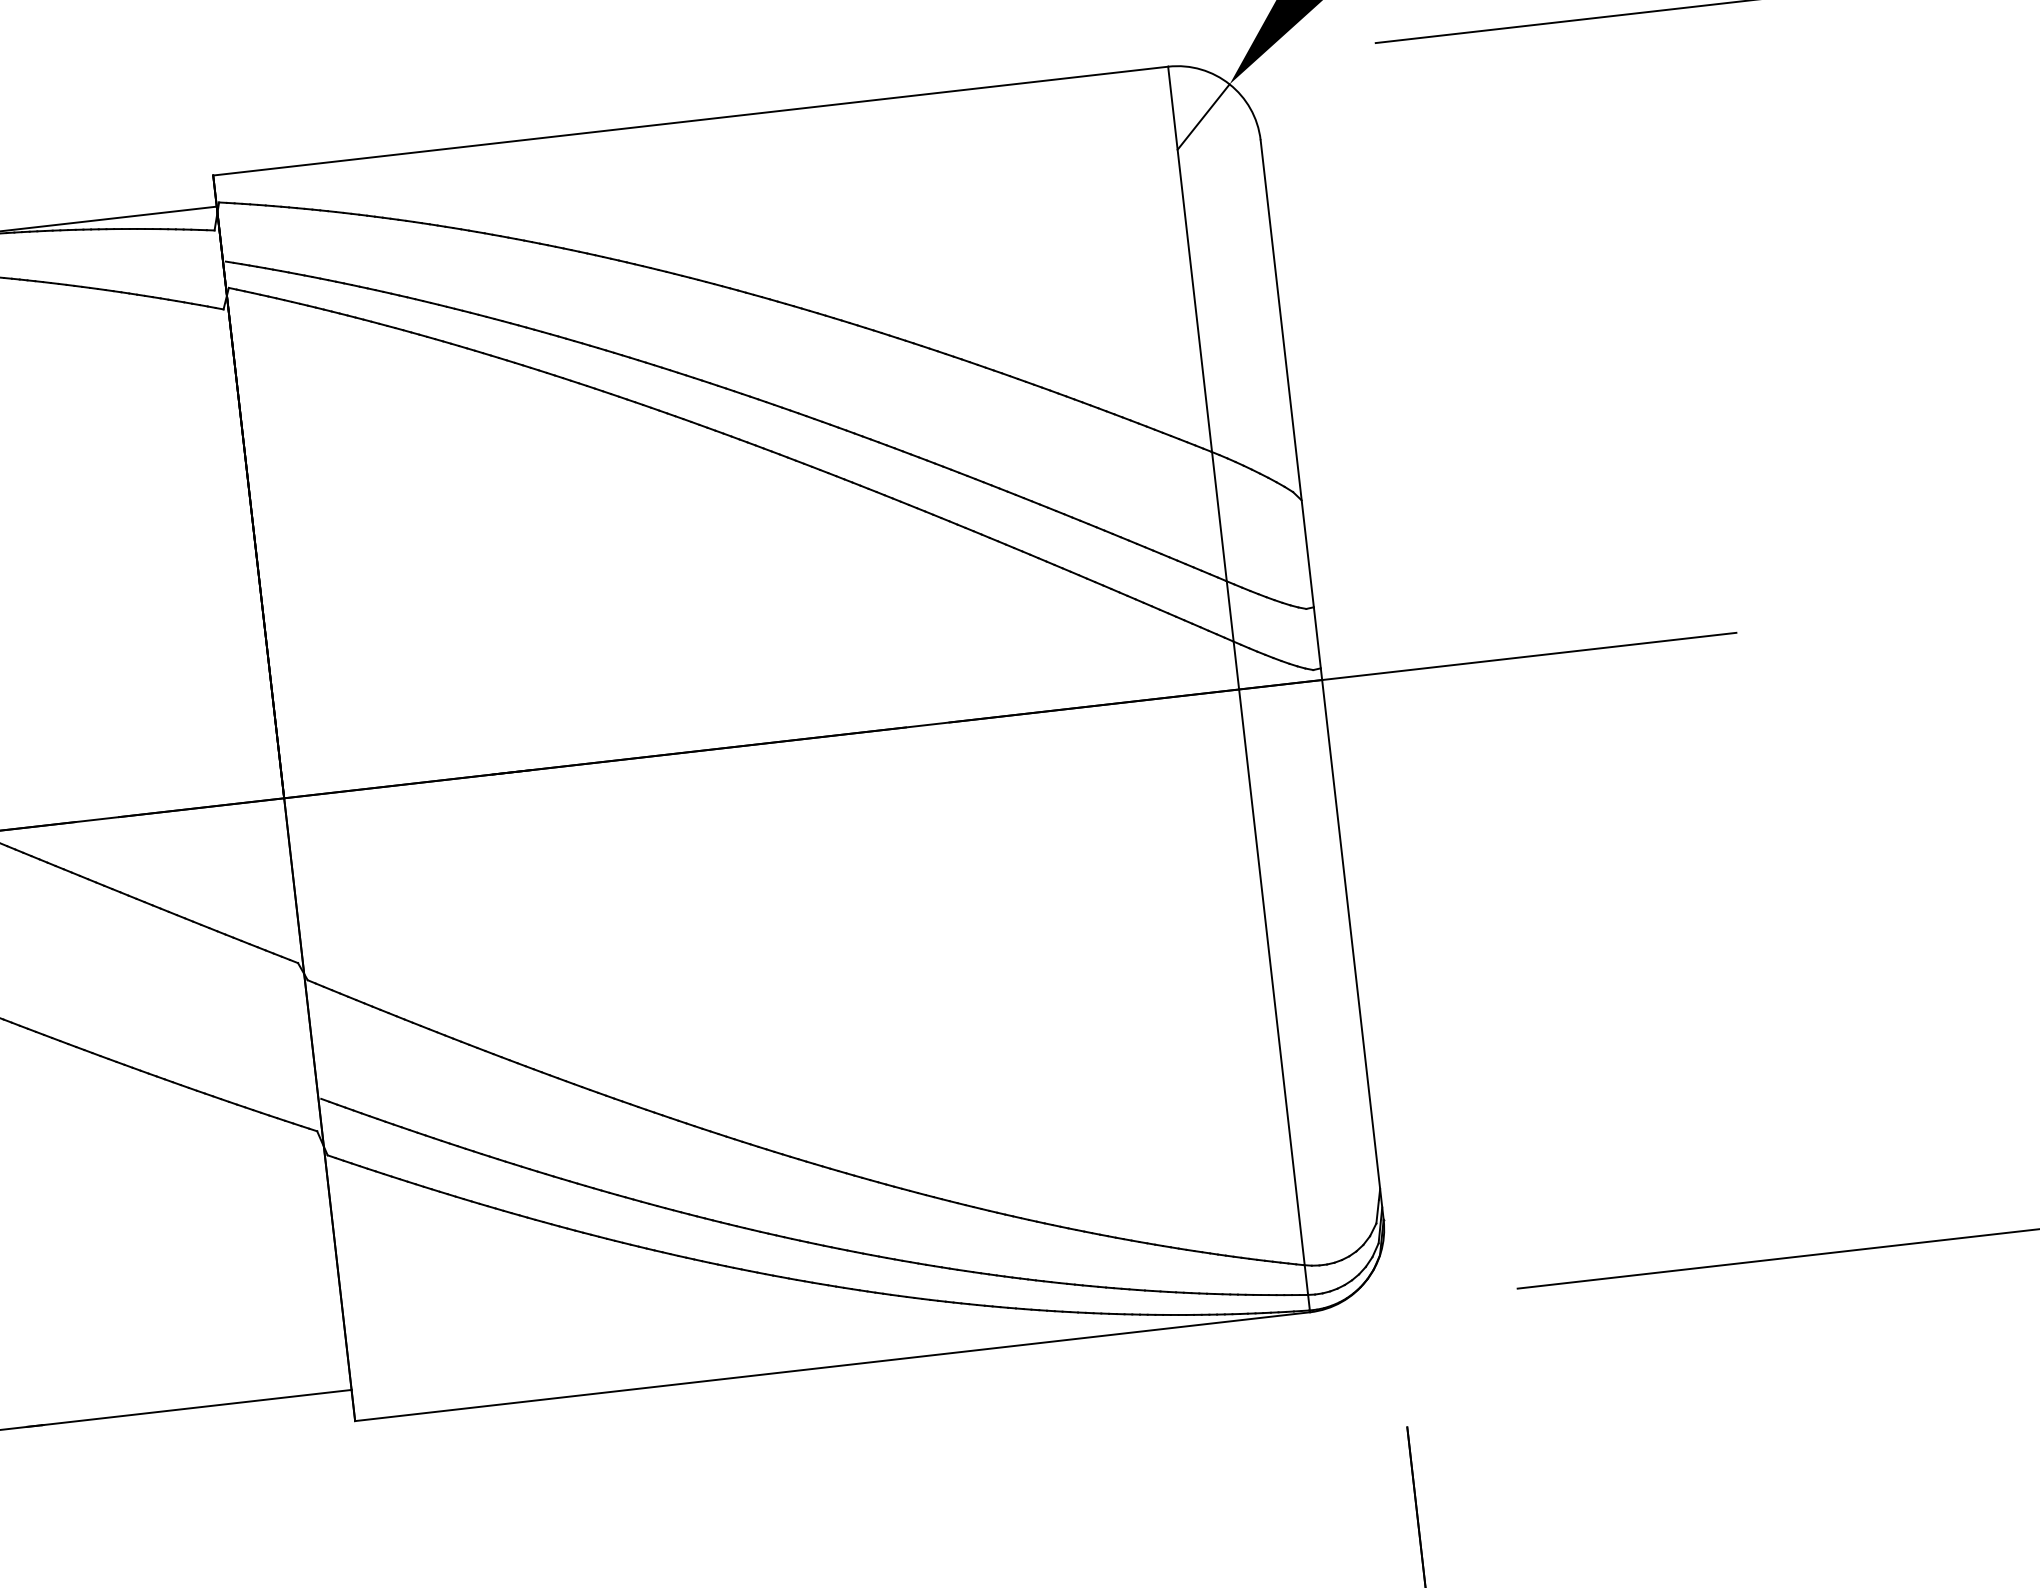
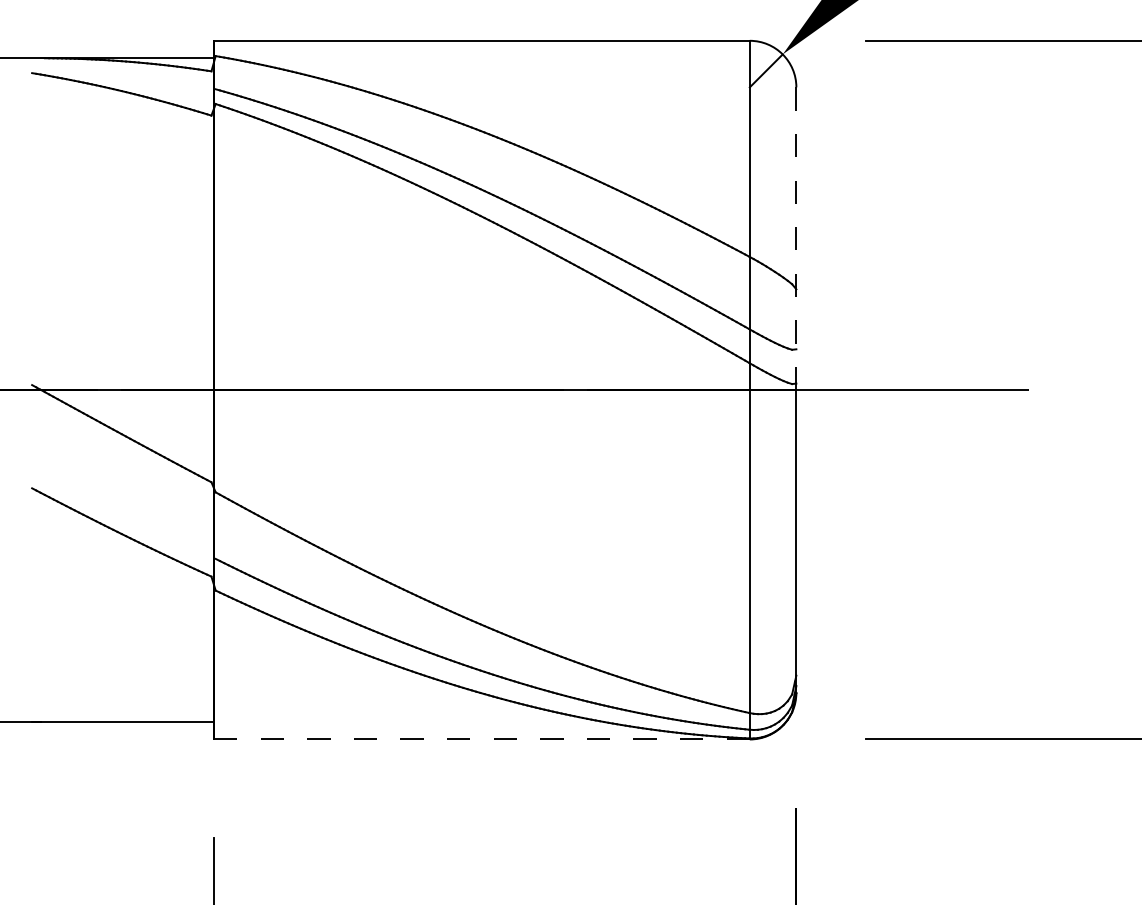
line: (1291, 409) -> (796, 238), solid -> dashed
line: (831, 1366) -> (481, 739), solid -> dashed

